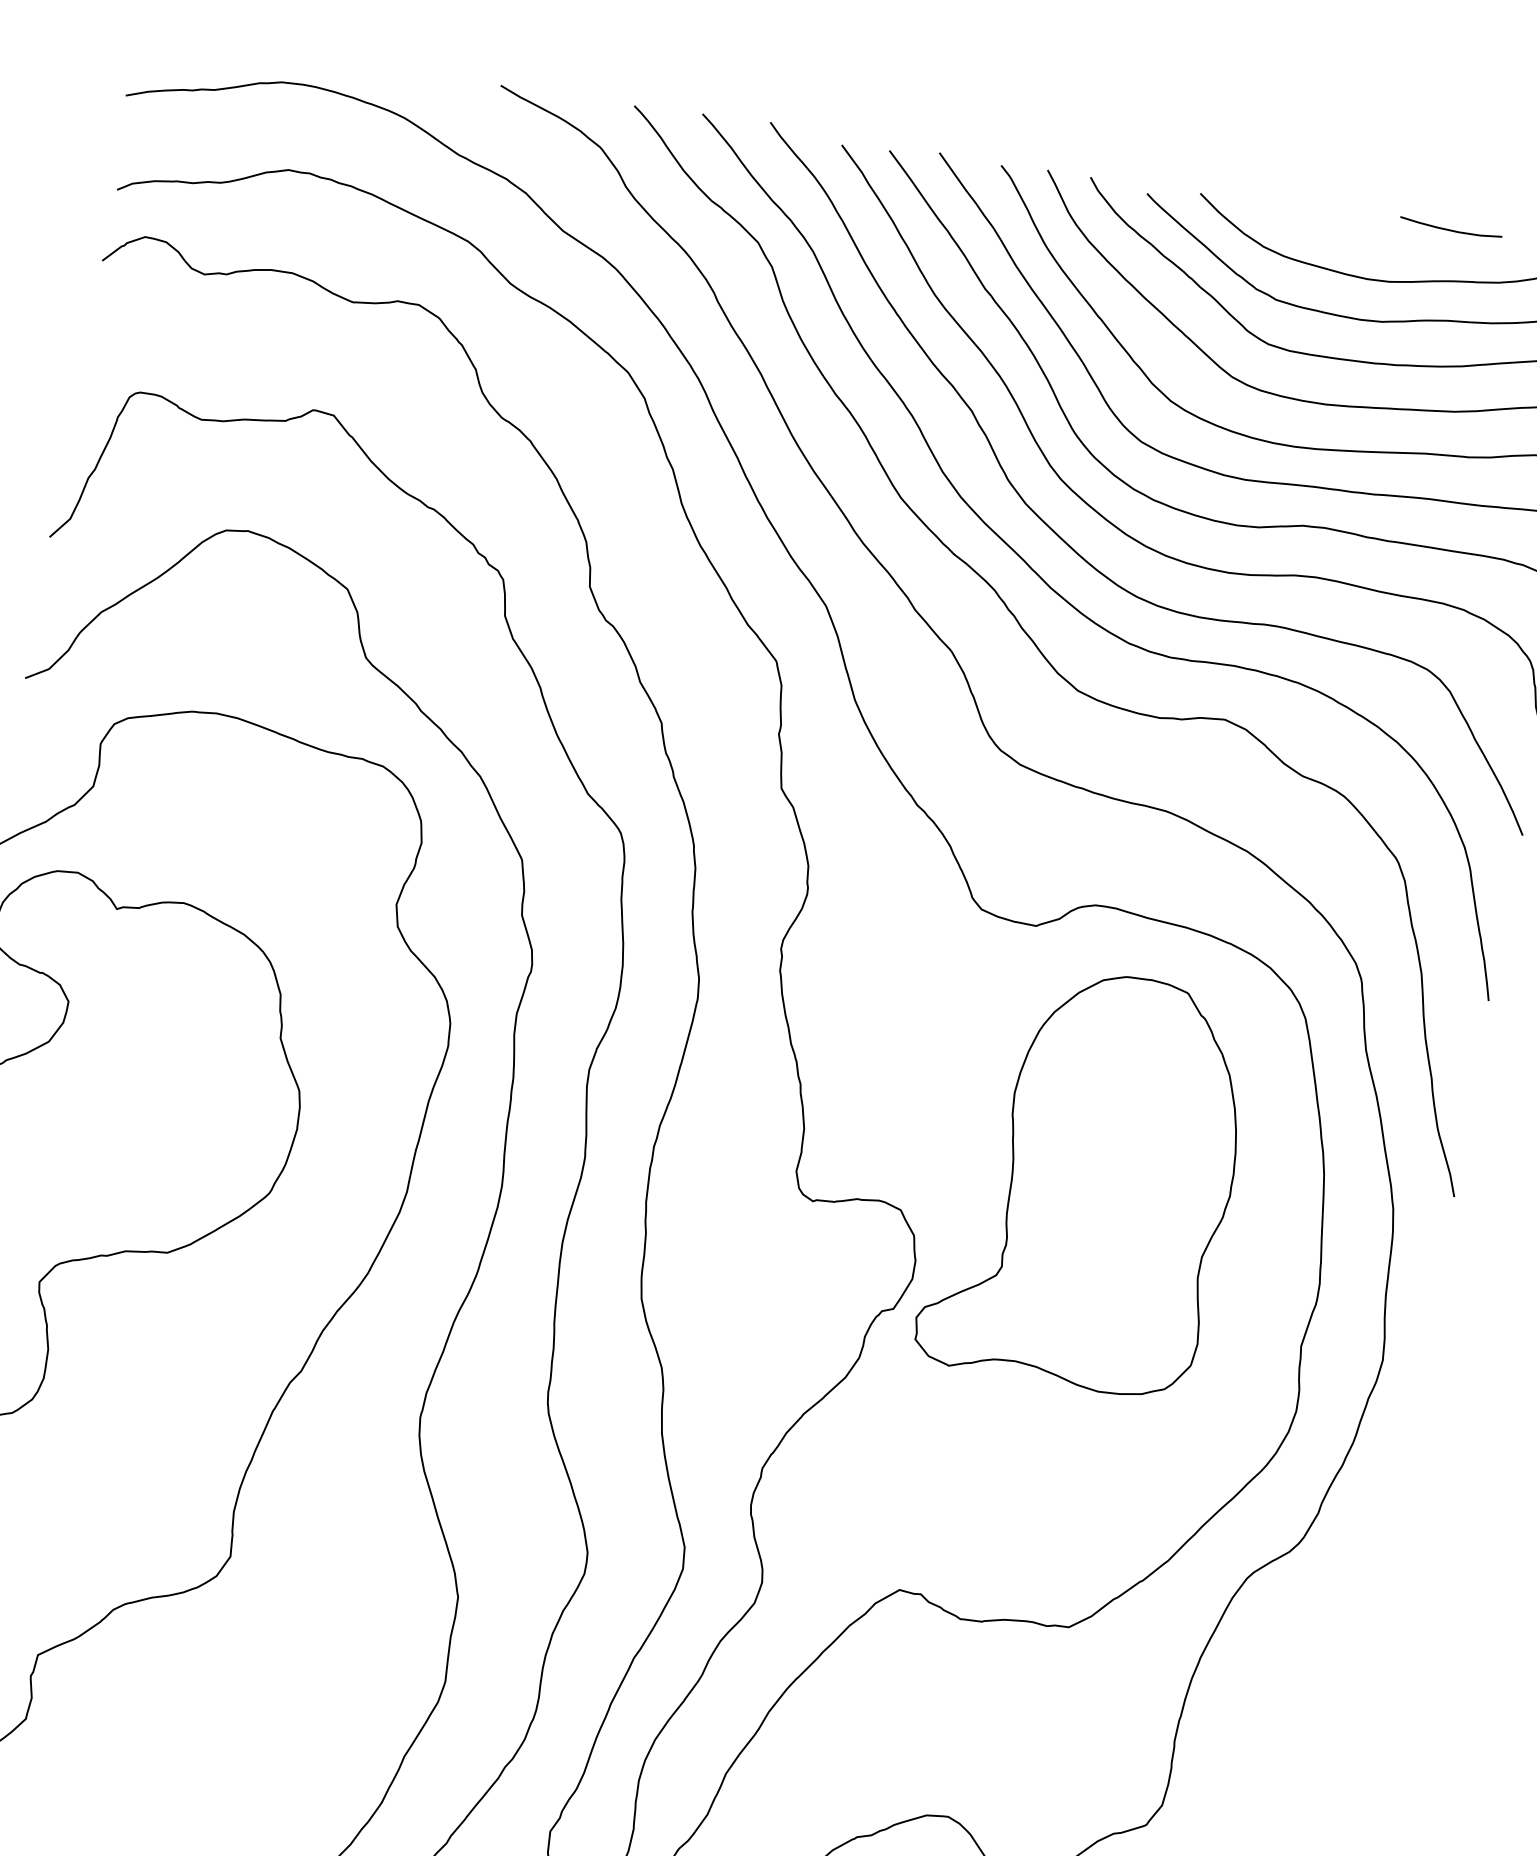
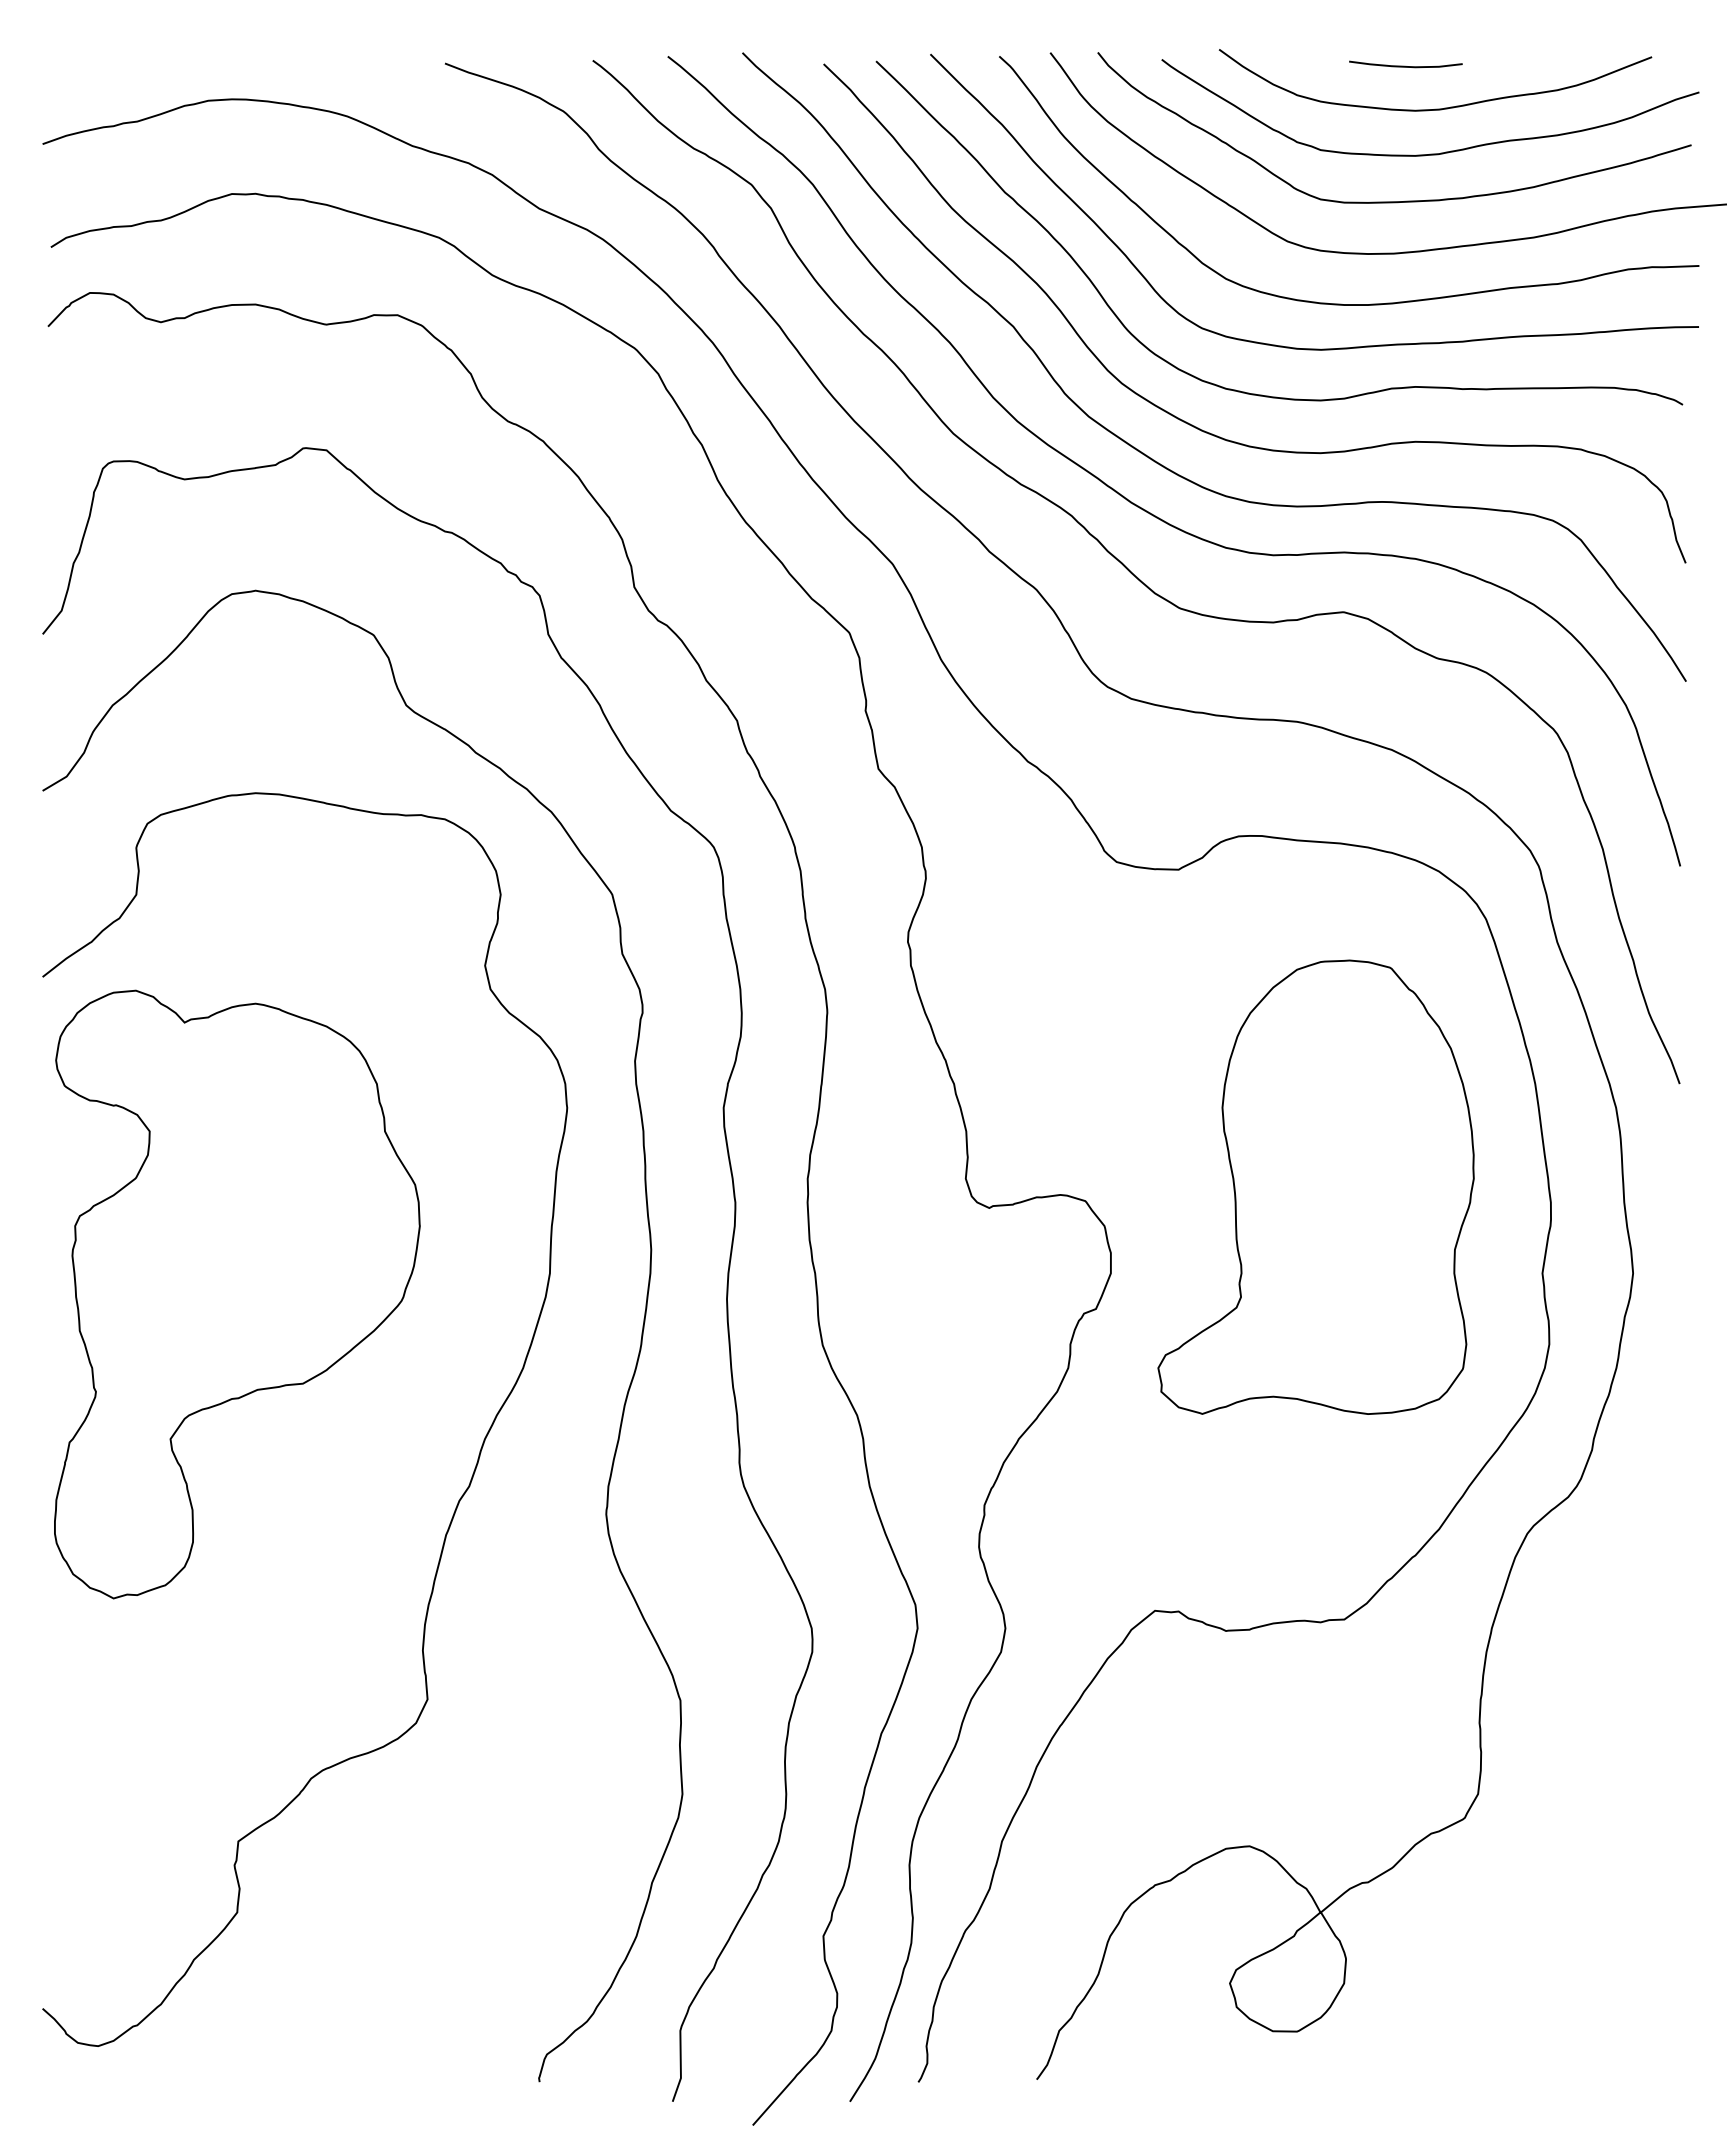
curve: (1450, 229) -> (1405, 65), moved
part: (1086, 1178) -> (1315, 1186), moved

